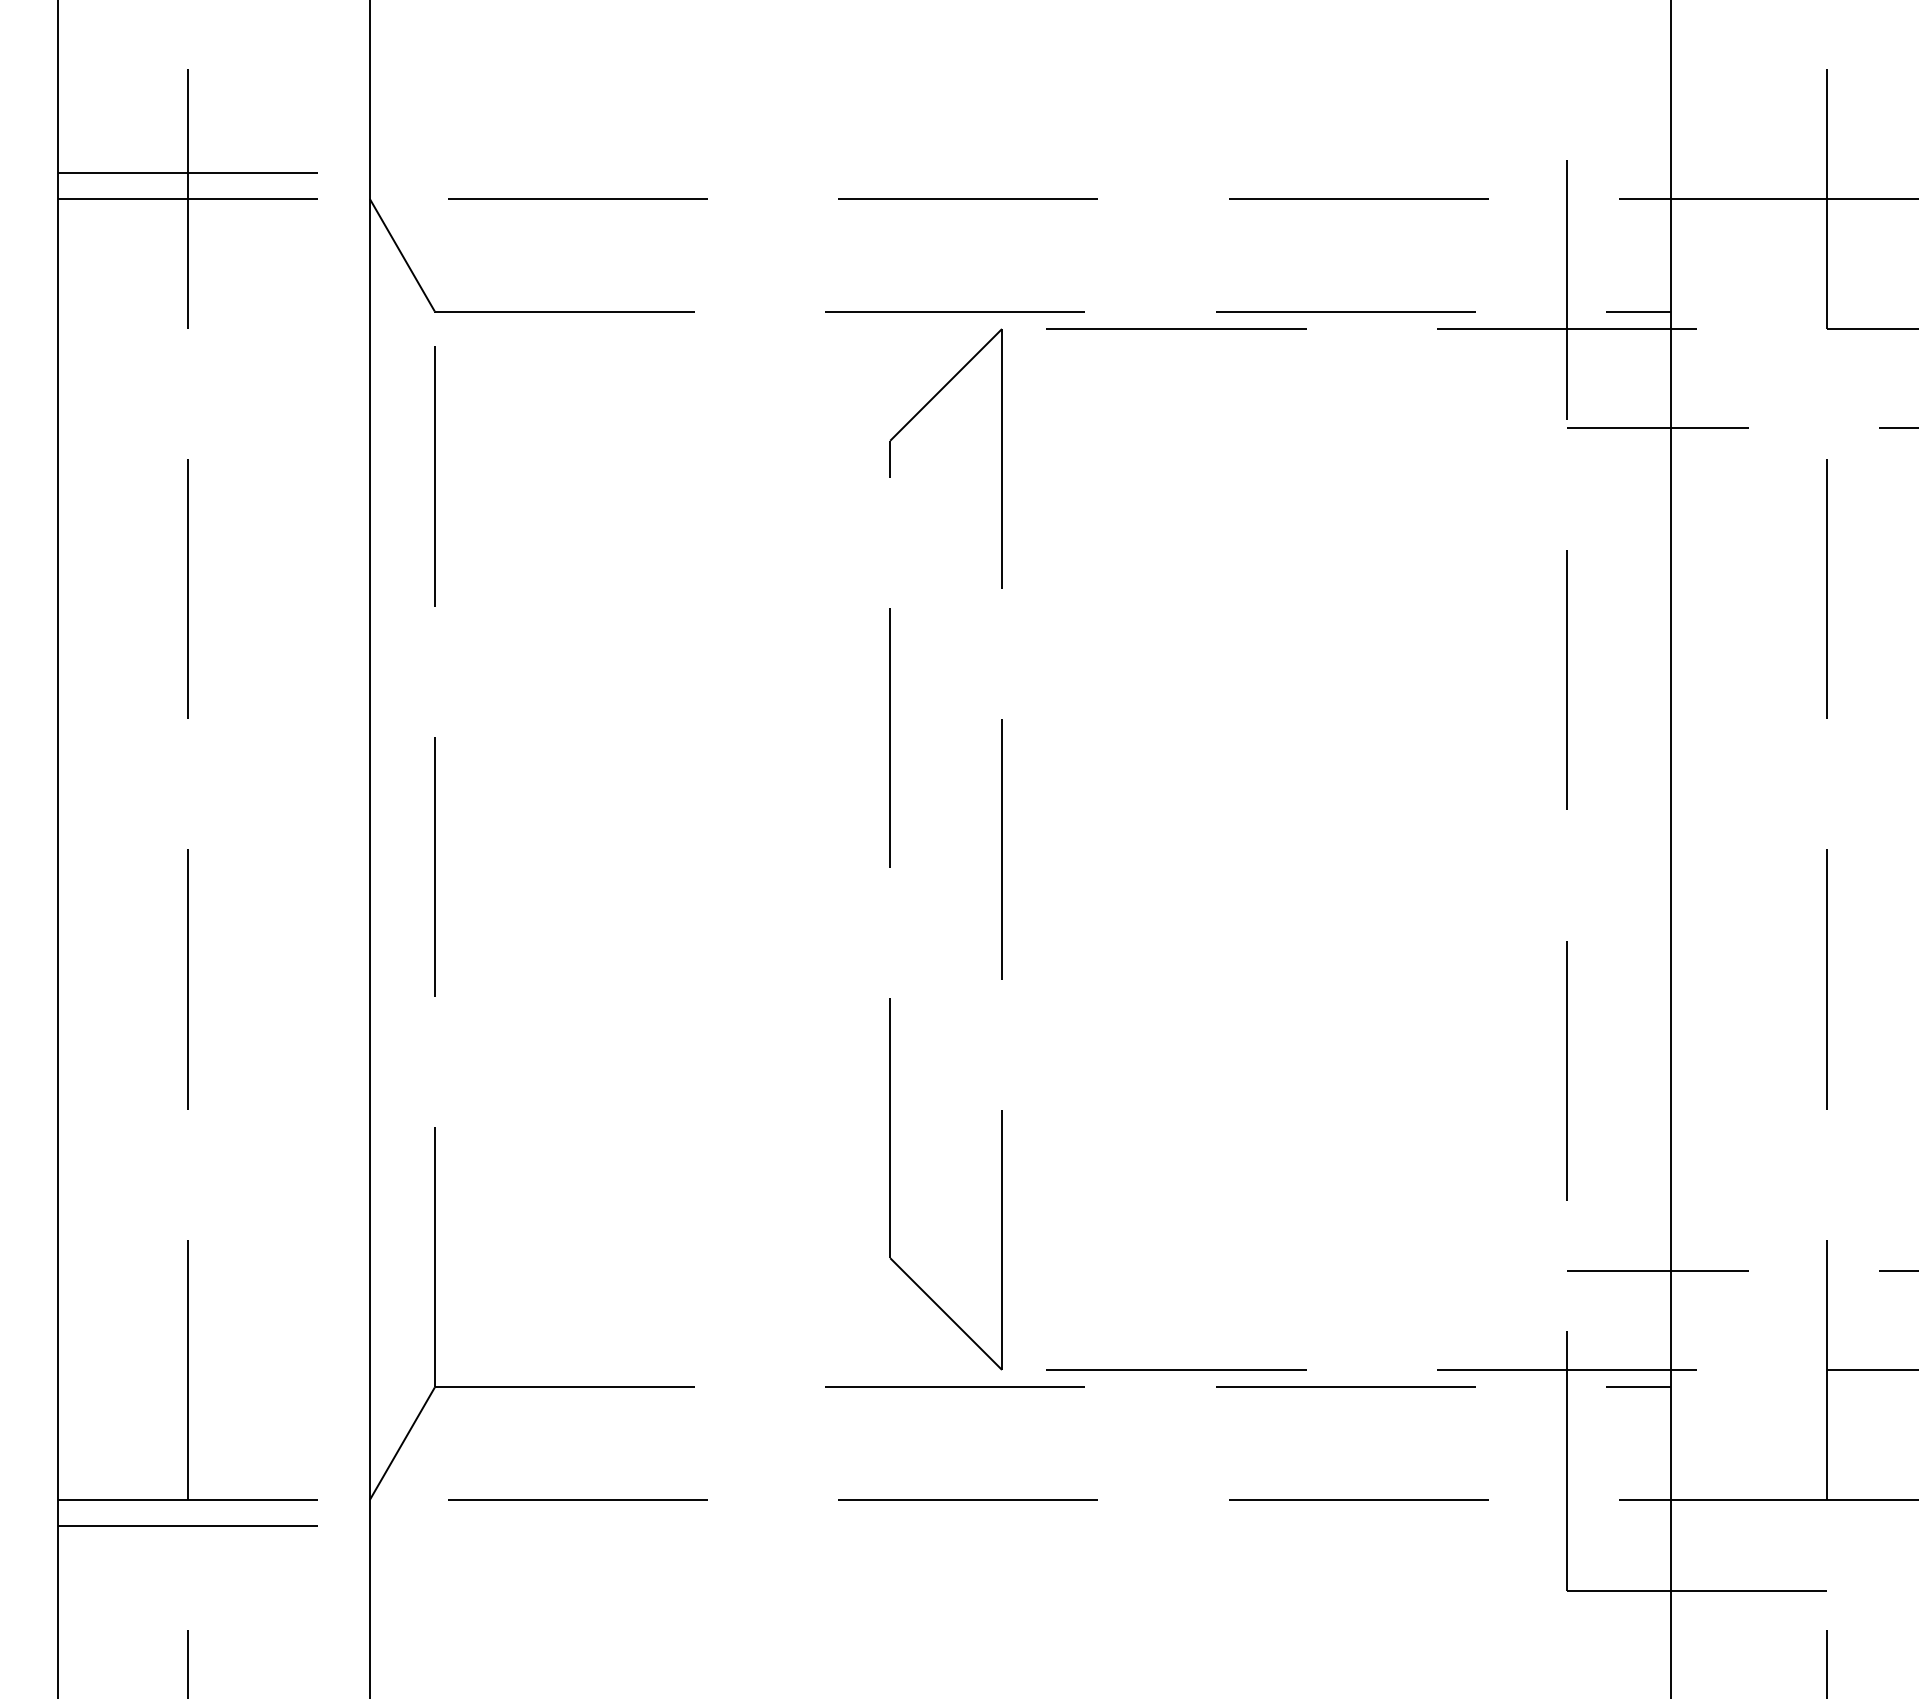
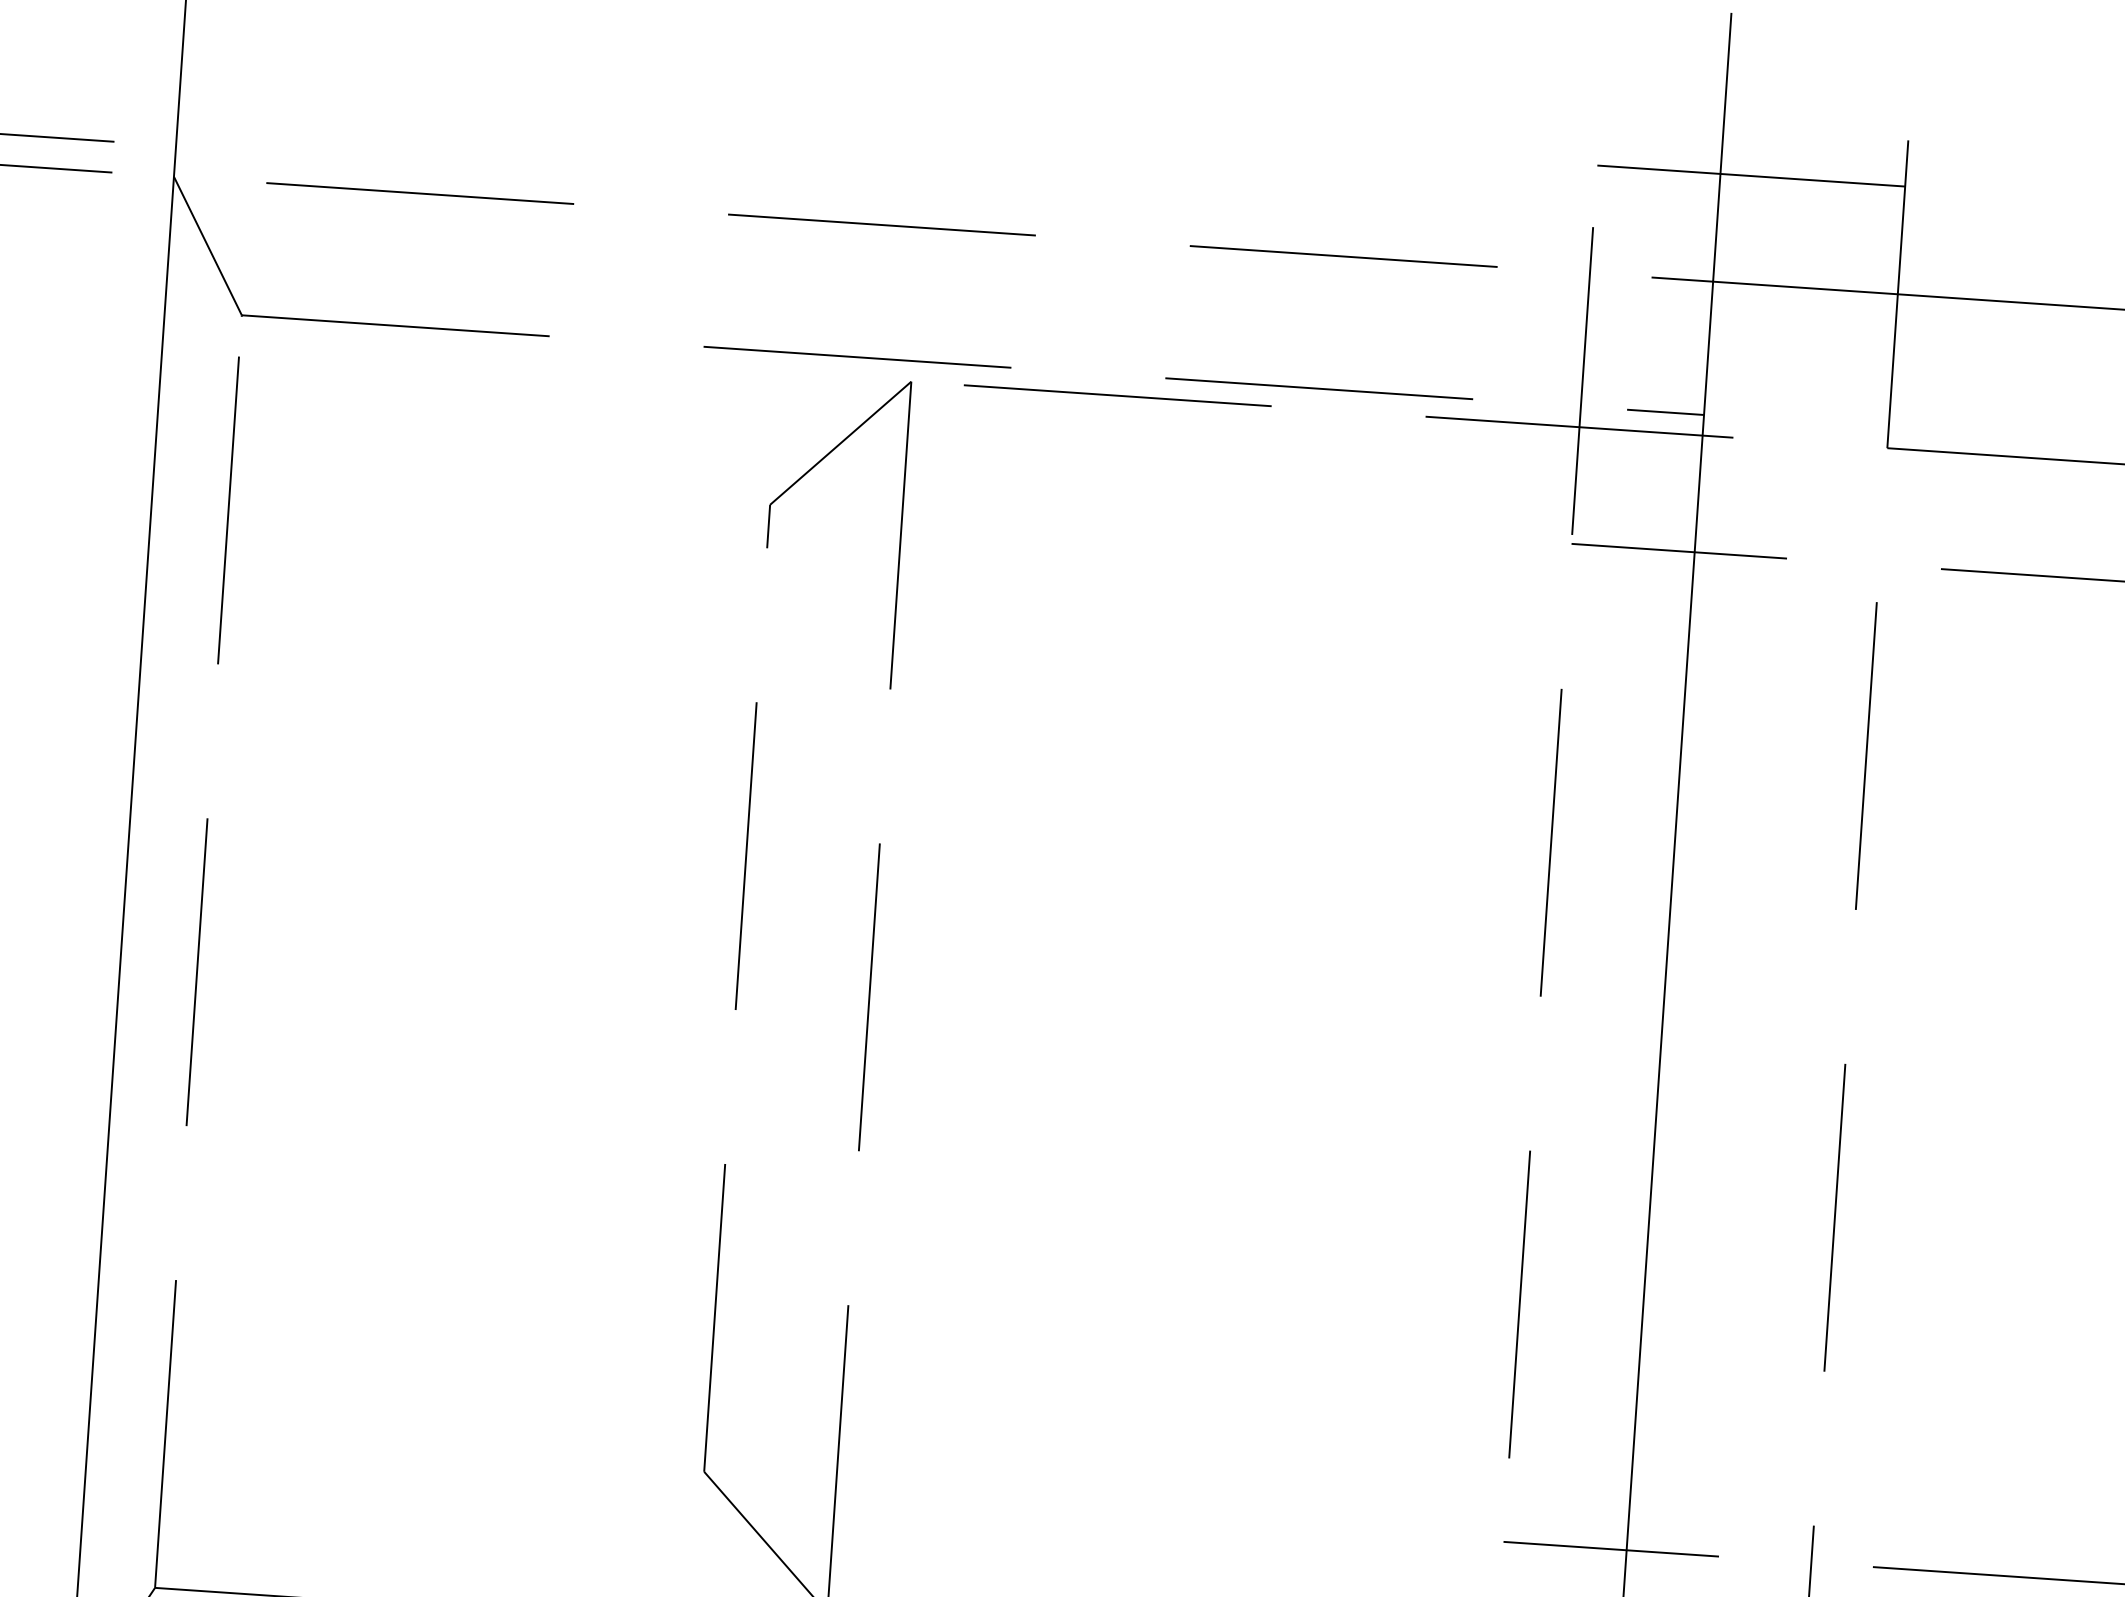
line: (1696, 107) -> (1750, 175), added

